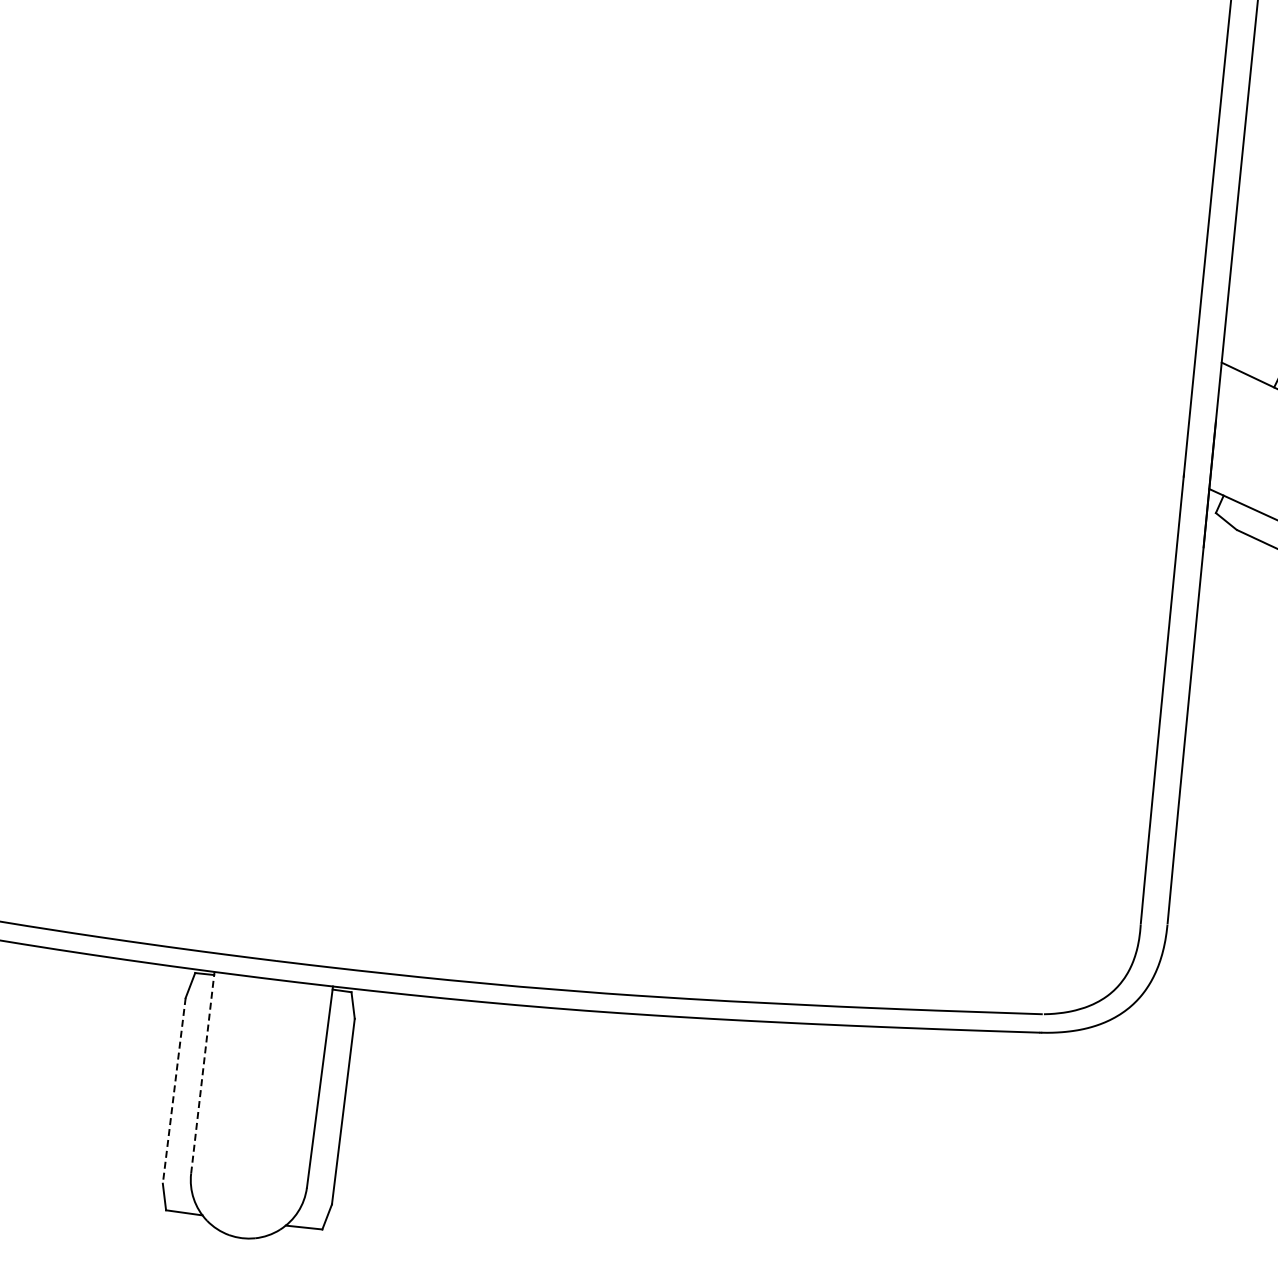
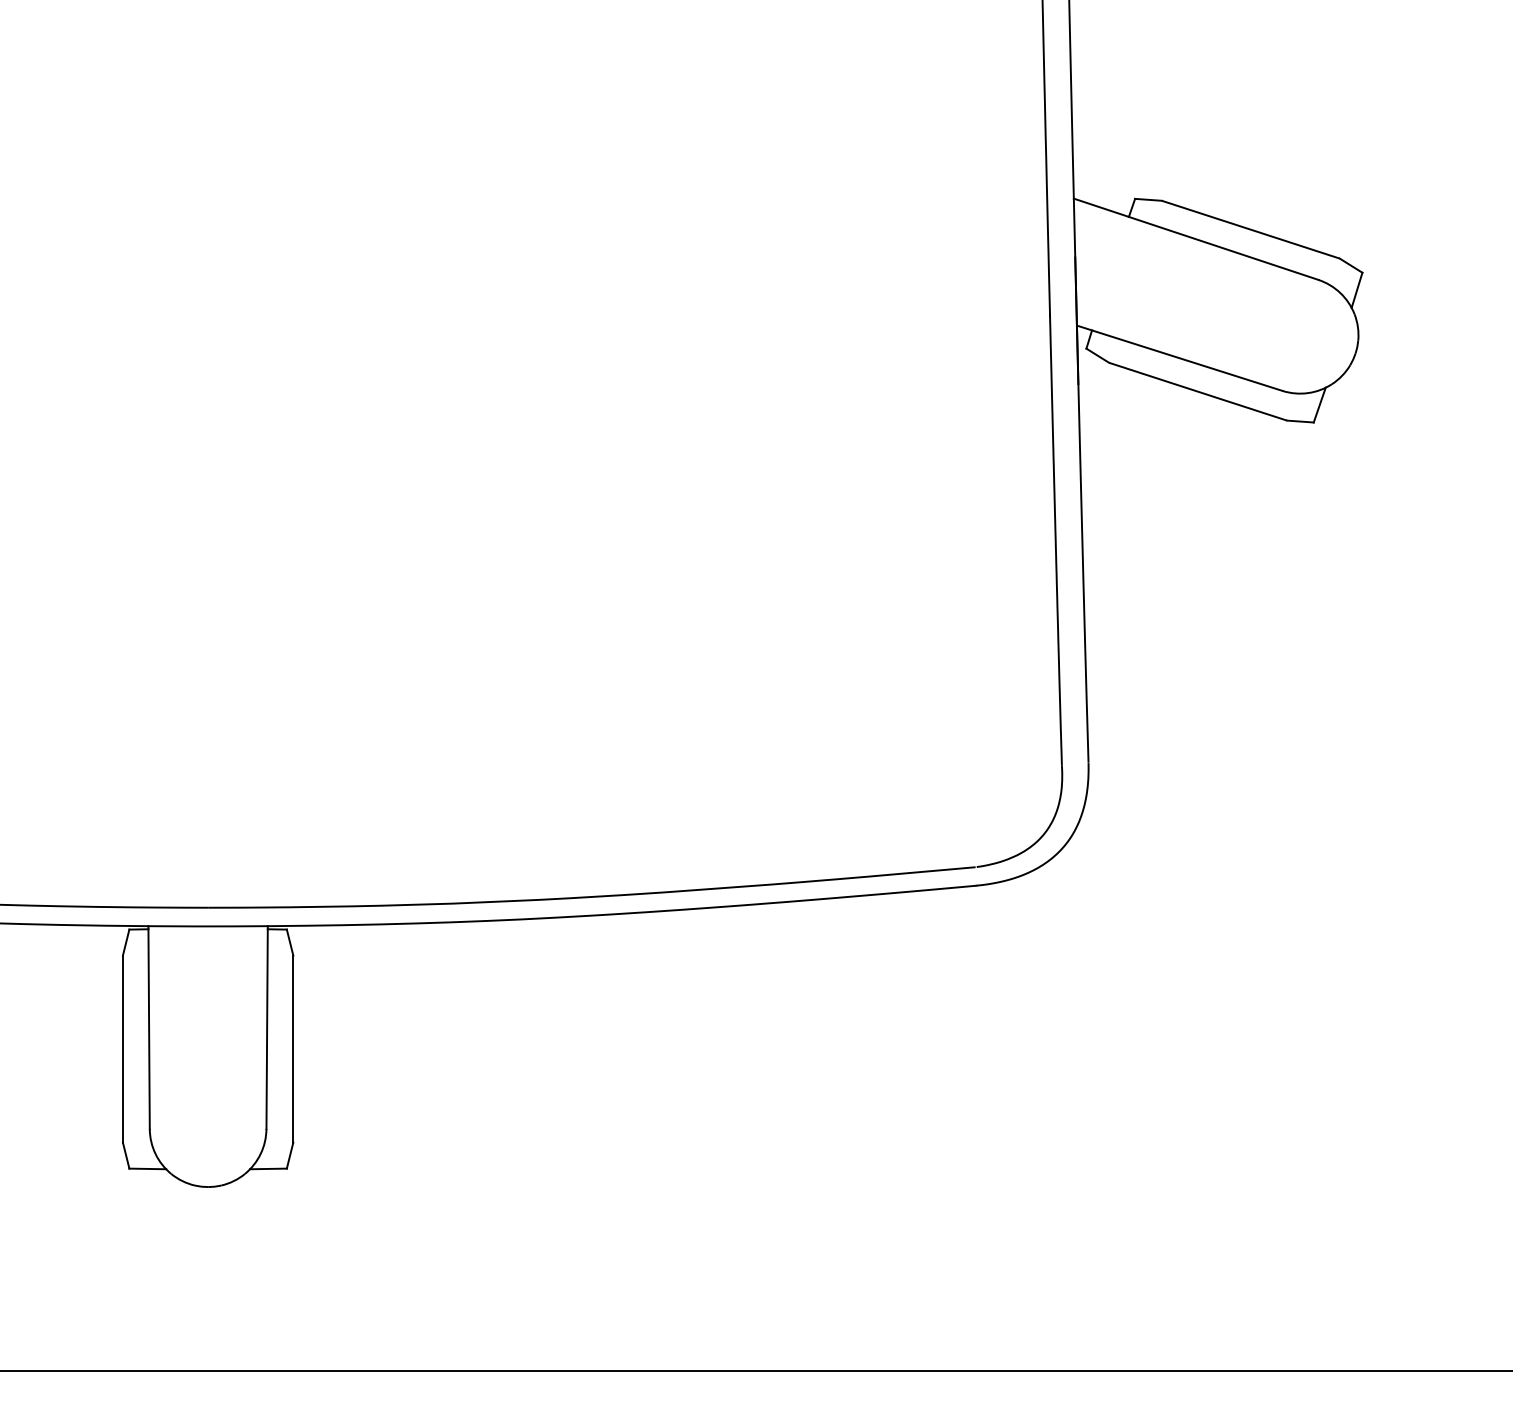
line: (203, 1072) -> (149, 1027), dashed -> solid
line: (173, 1091) -> (122, 1049), dashed -> solid

